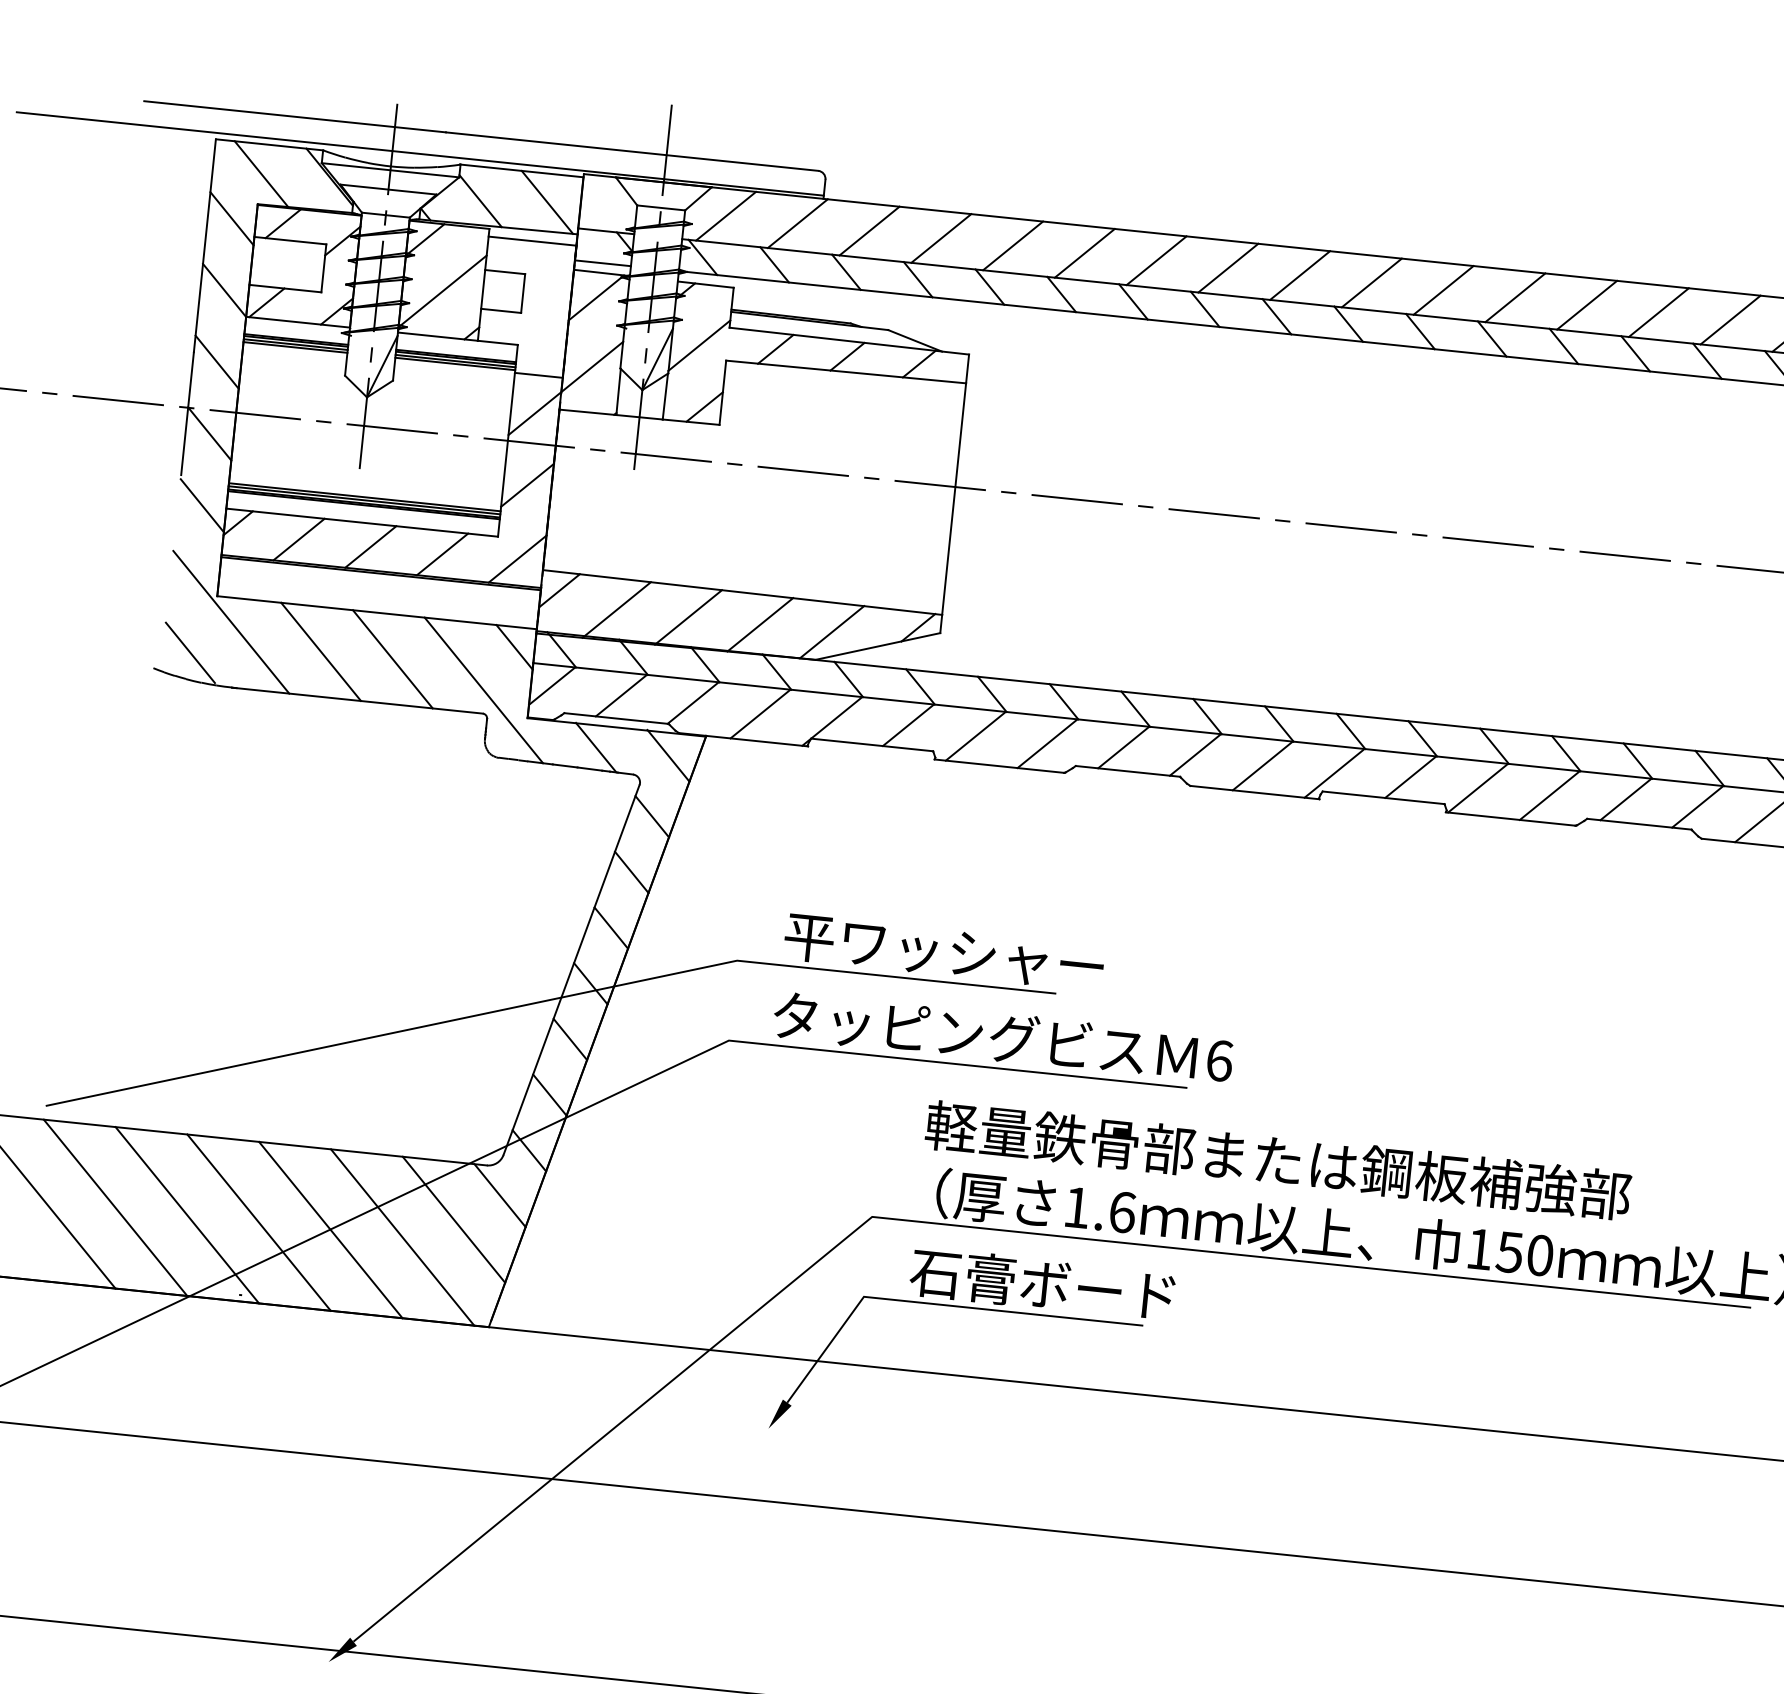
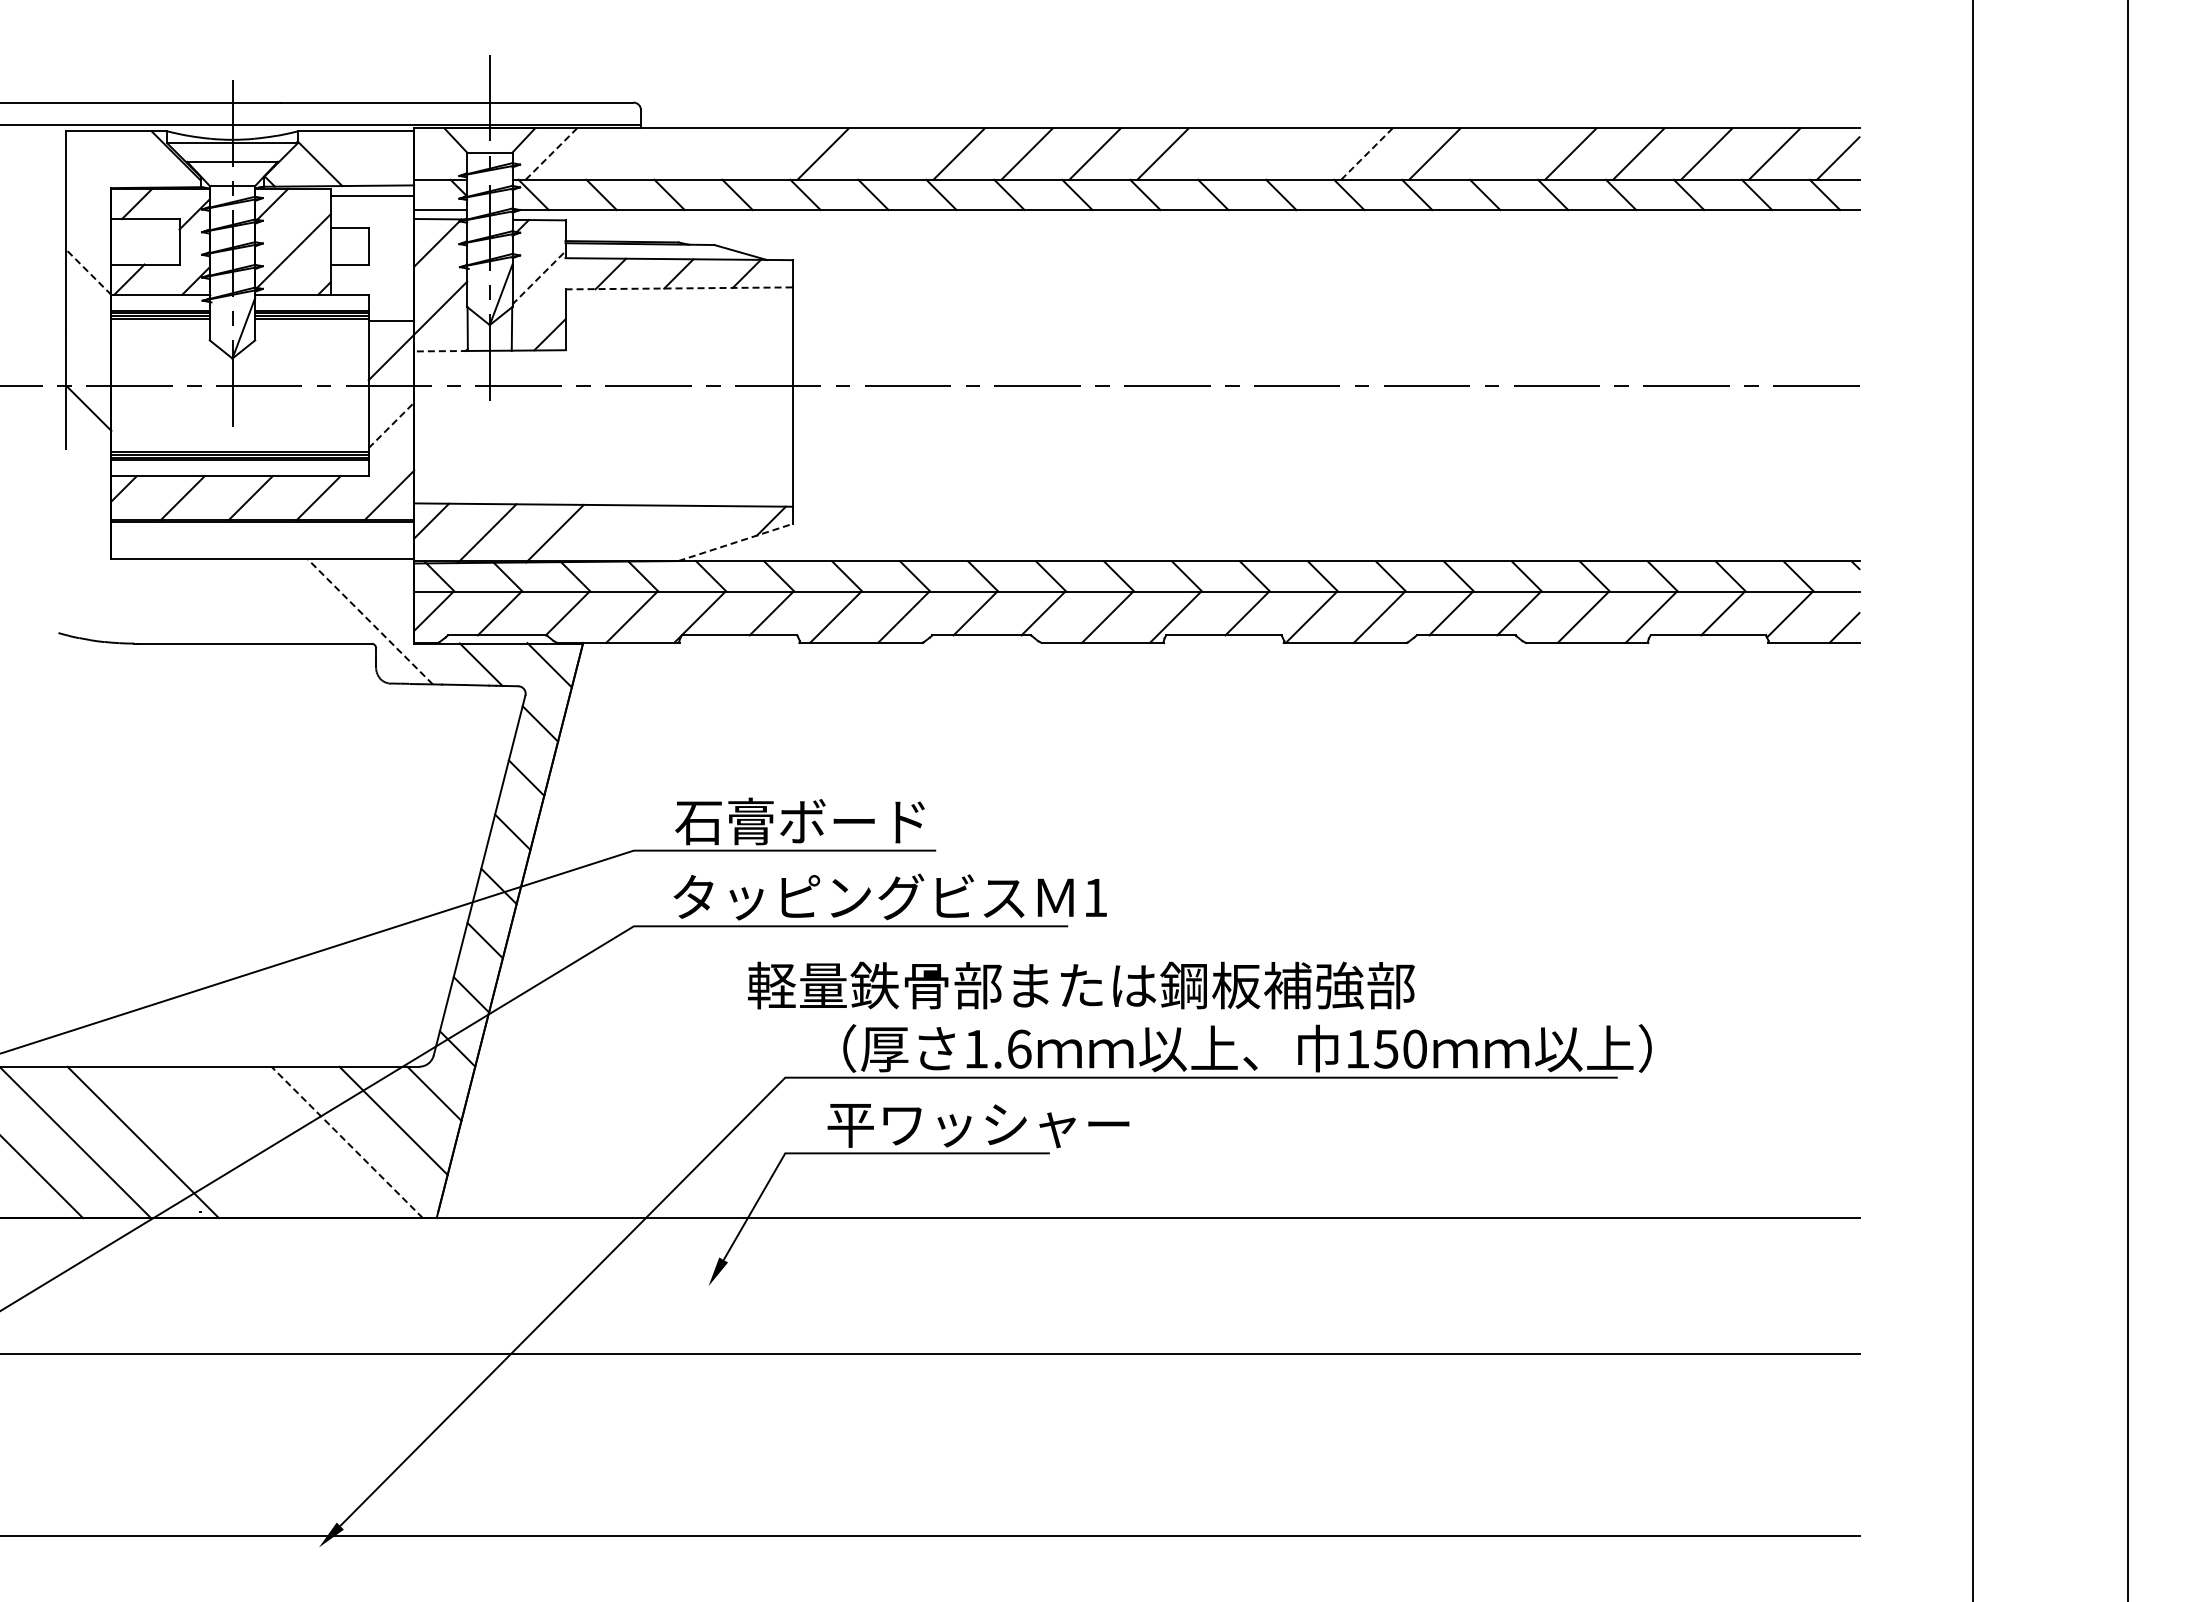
line: (261, 173) -> (111, 159), removed
line: (547, 202) -> (382, 158), removed
line: (726, 215) -> (551, 153), solid -> dashed
line: (231, 218) -> (88, 204), removed
line: (798, 223) -> (619, 153), removed
line: (869, 230) -> (687, 153), removed
line: (941, 237) -> (755, 153), removed
line: (1084, 252) -> (890, 153), removed
line: (224, 289) -> (88, 271), solid -> dashed
line: (1443, 289) -> (1230, 153), removed
line: (1514, 297) -> (1298, 153), removed
line: (1587, 304) -> (1367, 153), solid -> dashed
line: (1730, 319) -> (1502, 153), removed
line: (698, 346) -> (538, 278), solid -> dashed
line: (217, 361) -> (88, 339), removed
line: (846, 372) -> (679, 288), solid -> dashed
line: (588, 412) -> (441, 351), solid -> dashed
line: (527, 485) -> (391, 425), solid -> dashed
line: (202, 505) -> (88, 475), removed
line: (230, 622) -> (126, 582), removed
line: (759, 624) -> (622, 533), removed
line: (831, 632) -> (690, 533), removed
line: (878, 646) -> (735, 542), solid -> dashed
line: (514, 647) -> (394, 578), removed
line: (320, 651) -> (213, 601), removed
line: (190, 653) -> (91, 615), removed
line: (392, 659) -> (281, 601), removed
line: (484, 690) -> (370, 621), solid -> dashed
text: (943, 950) -> (826, 821), 平ワッシャー -> 石膏ボード
text: (1219, 1060) -> (1095, 897), 6 -> 1
text: (1278, 1160) -> (1081, 985), moved
line: (258, 1222) -> (210, 1142), removed
line: (330, 1230) -> (278, 1142), removed
line: (401, 1237) -> (346, 1142), solid -> dashed
text: (1070, 1287) -> (977, 1124), 石膏ボード -> 平ワッシャー

